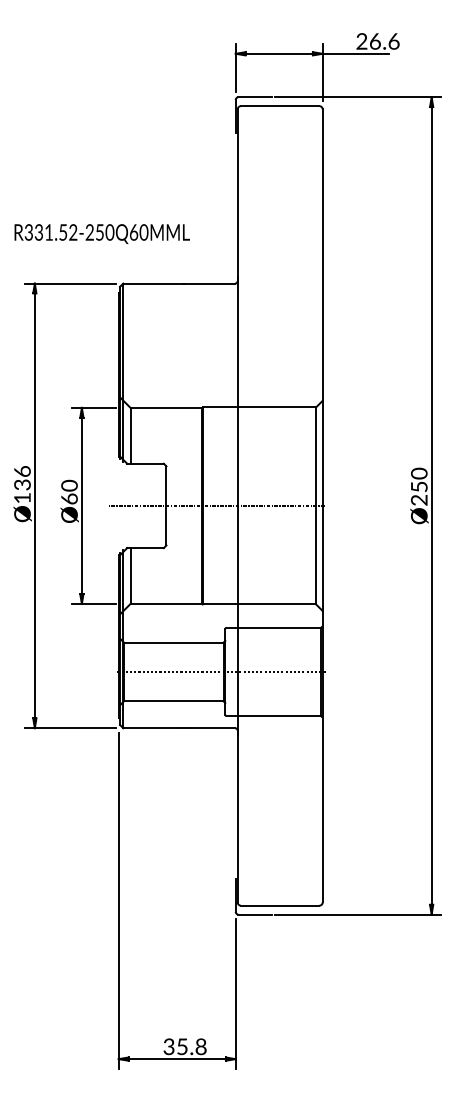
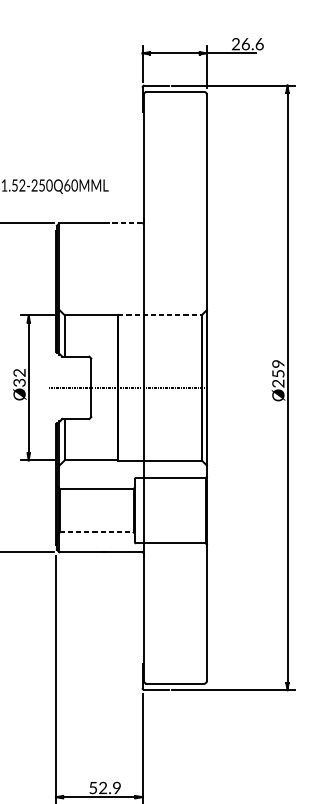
line: (209, 283) -> (123, 223), solid -> dashed
line: (259, 407) -> (160, 315), solid -> dashed
text: (419, 473) -> (278, 363), Ø250 -> Ø259
text: (69, 491) -> (19, 377), Ø60 -> Ø32
line: (221, 671) -> (132, 510), removed
line: (173, 701) -> (96, 532), solid -> dashed
text: (184, 1046) -> (104, 787), 35.8 -> 52.9

